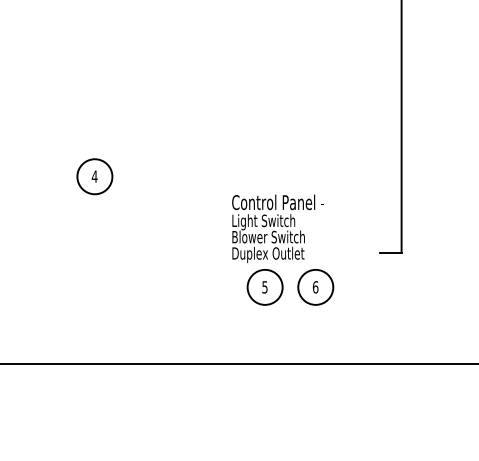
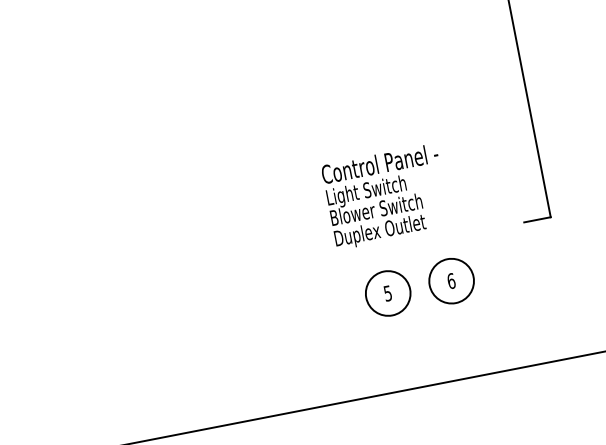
part: (94, 176) -> (147, 196), removed
text: (277, 228) -> (385, 196), moved

